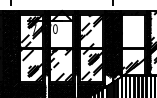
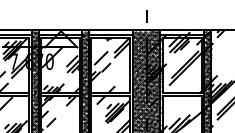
hatch: (133, 30) -> (181, 64), added
hatch: (61, 33) -> (60, 69), added

